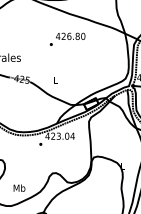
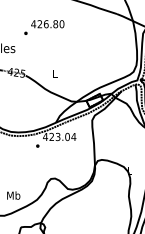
text: (67, 38) -> (44, 26), moved

